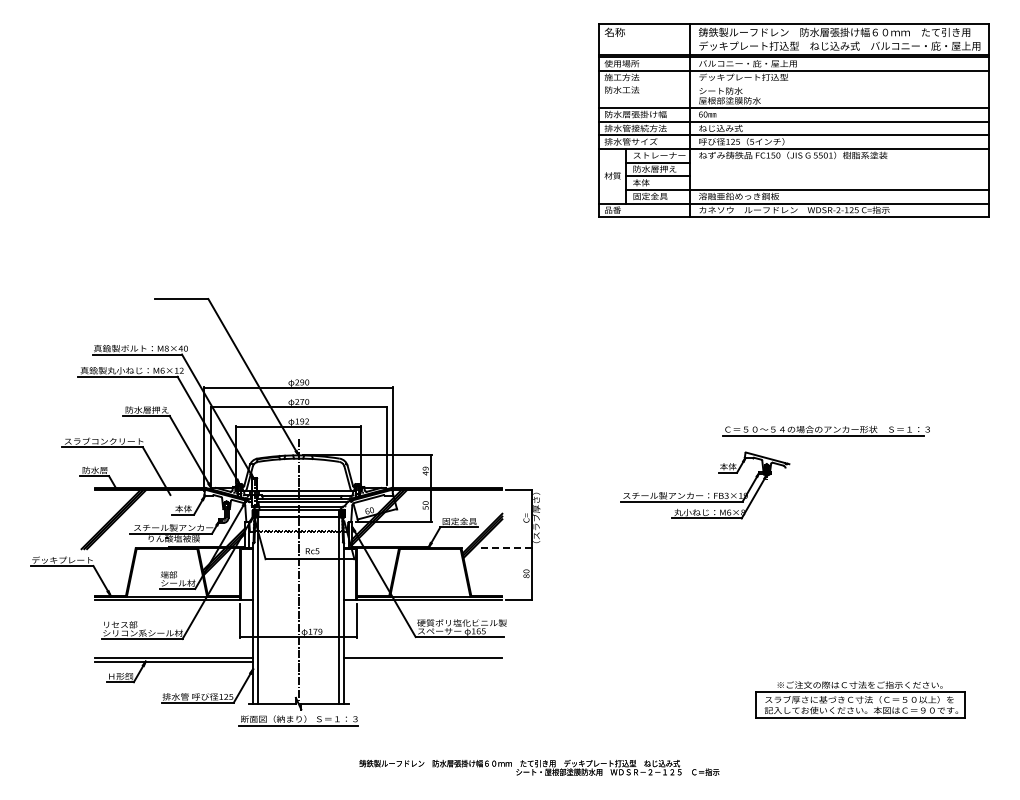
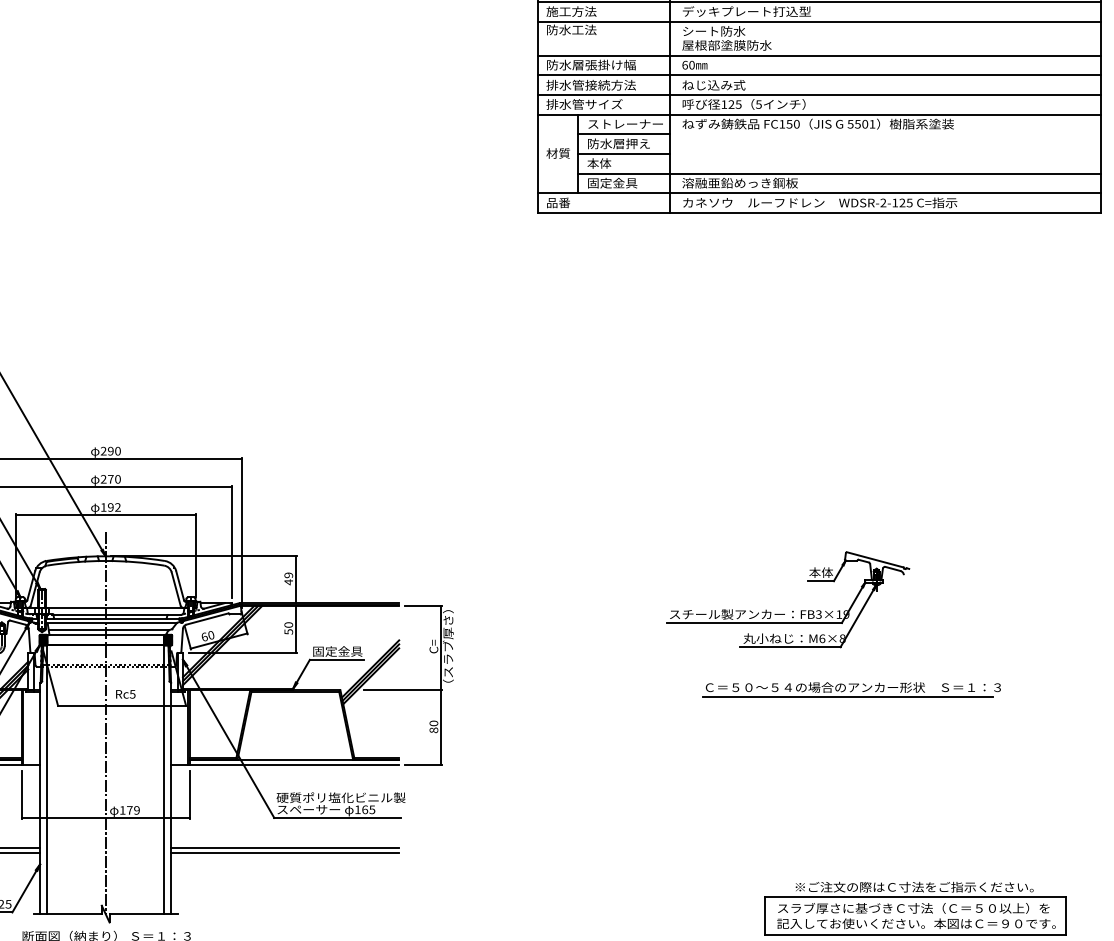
line: (794, 84) -> (820, 21), added
part: (825, 430) -> (850, 688), moved
part: (708, 493) -> (792, 611), moved
line: (504, 548) -> (402, 690), dashed -> solid
line: (423, 661) -> (285, 853), added

